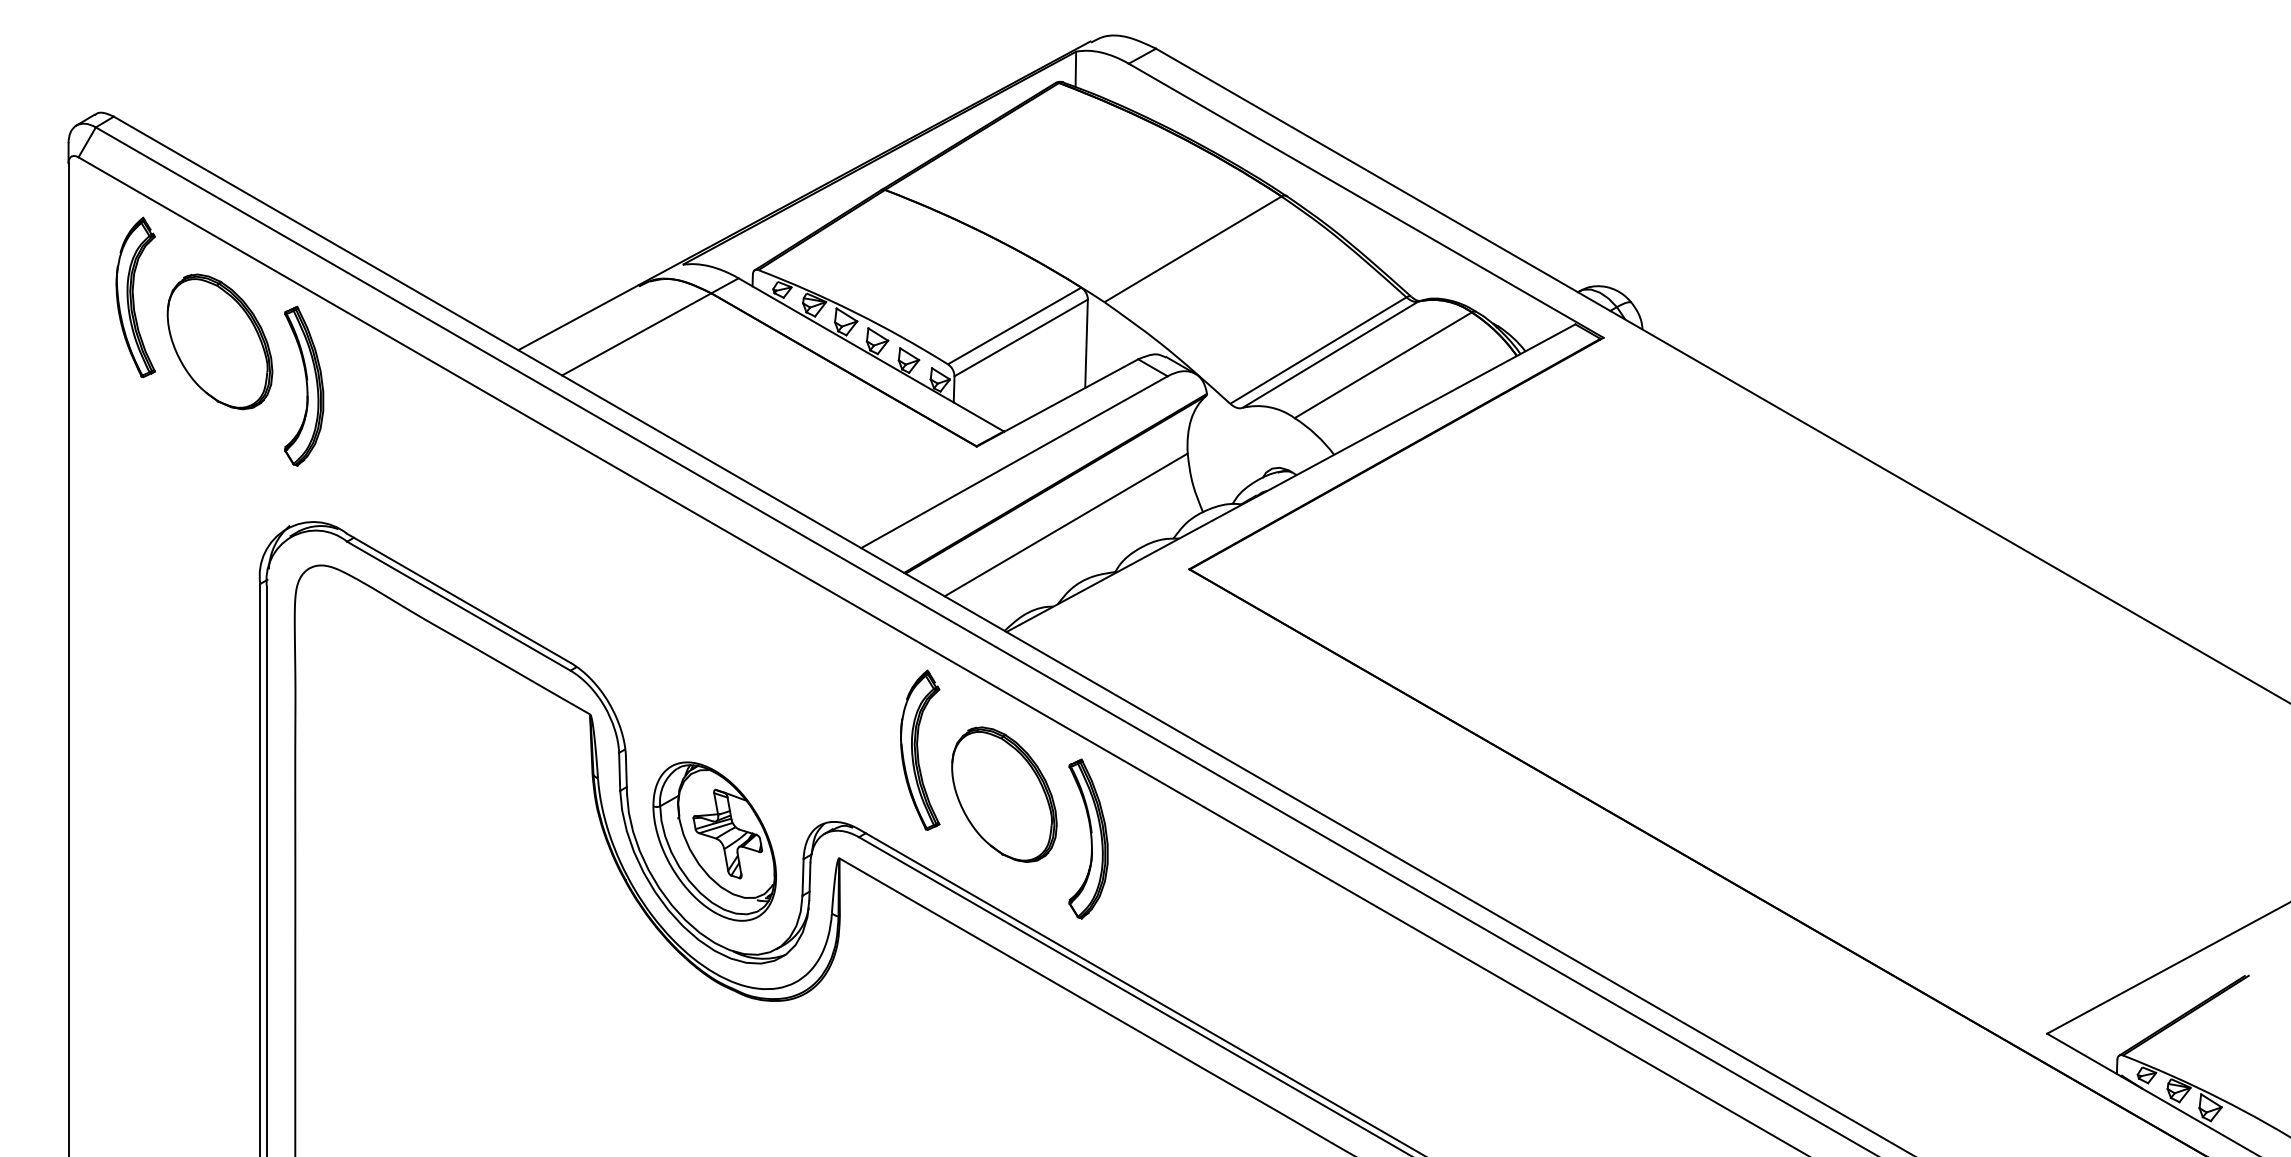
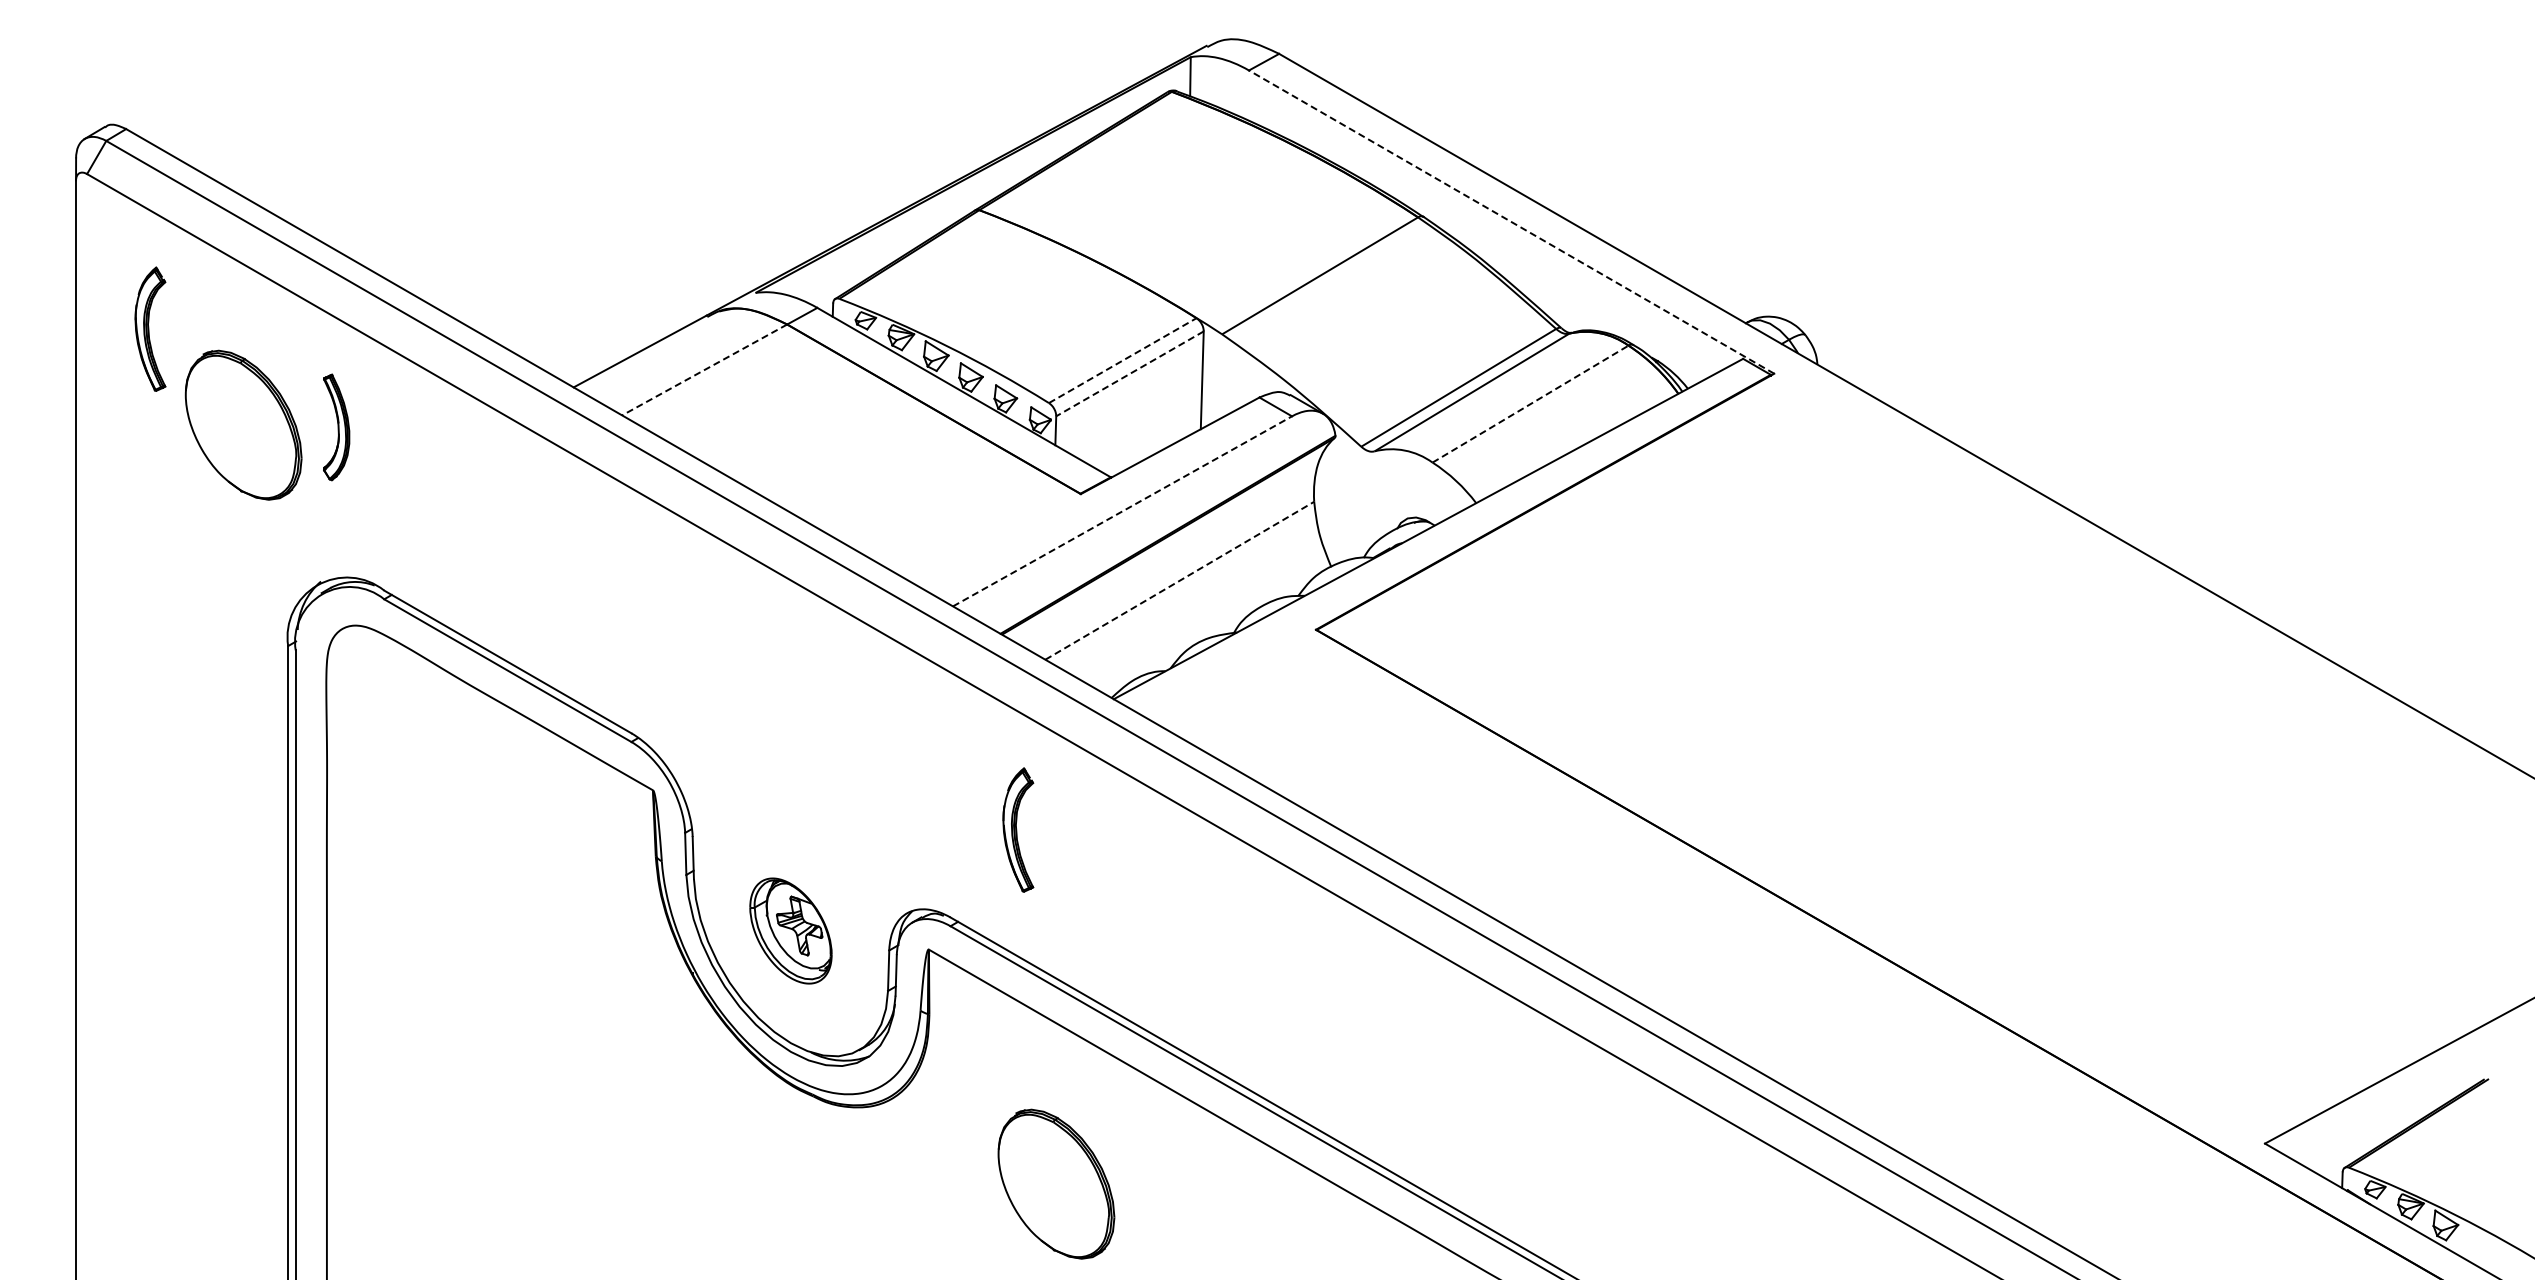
line: (1366, 200) -> (1511, 221), solid -> dashed
part: (135, 297) -> (150, 329), size x0.7
line: (1014, 325) -> (1122, 360), solid -> dashed
line: (636, 334) -> (704, 370), solid -> dashed
line: (1020, 338) -> (1129, 374), solid -> dashed
part: (219, 341) -> (243, 424), moved
line: (1383, 364) -> (1530, 403), solid -> dashed
part: (303, 386) -> (336, 427), size x0.6
line: (1014, 462) -> (1122, 511), solid -> dashed
line: (1065, 524) -> (1179, 580), solid -> dashed
part: (920, 749) -> (1018, 829), size x0.7
part: (1004, 794) -> (1056, 1183), moved
part: (1088, 839) -> (1204, 928), removed
part: (714, 841) -> (790, 930), size x0.6

